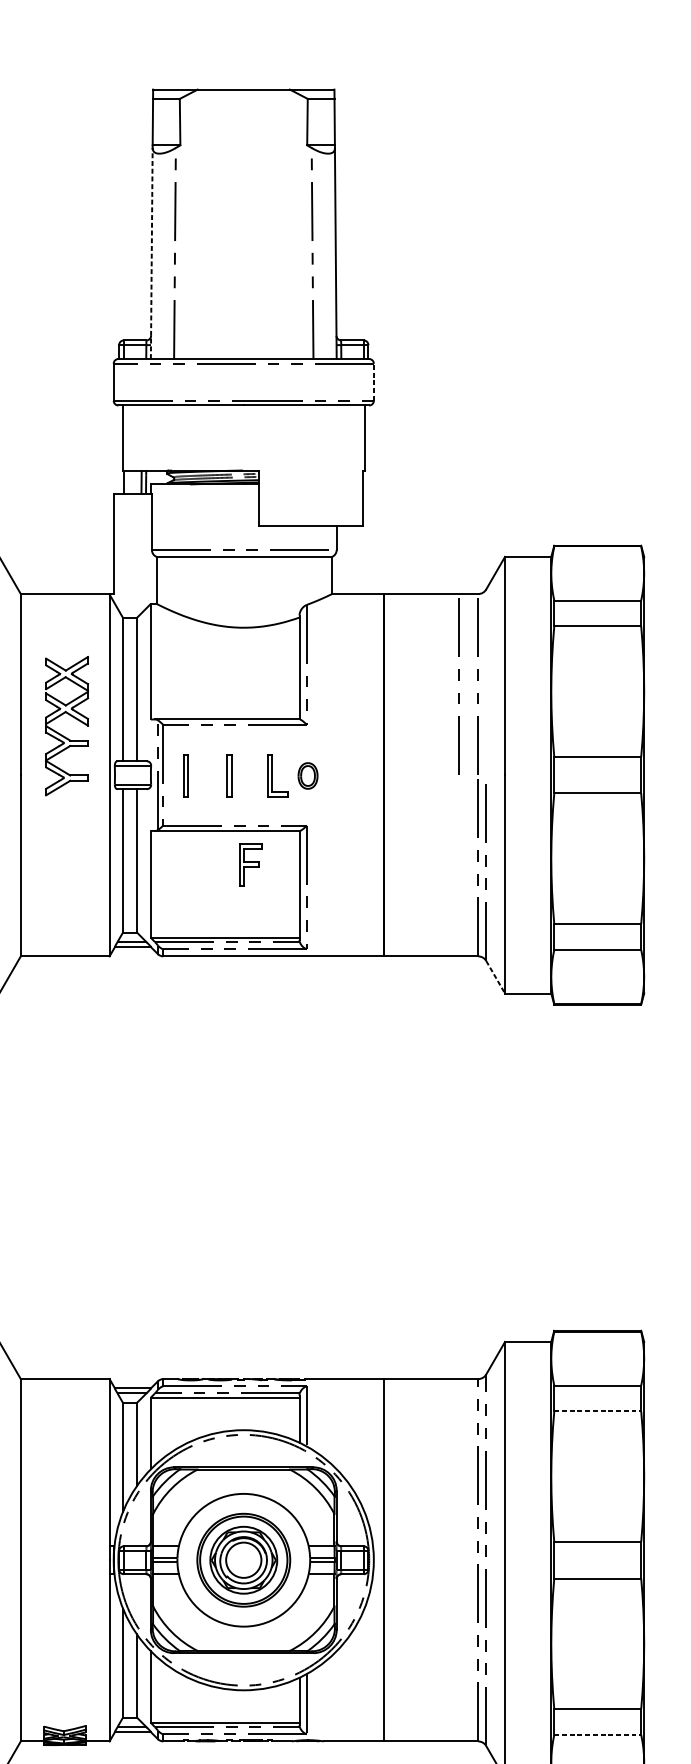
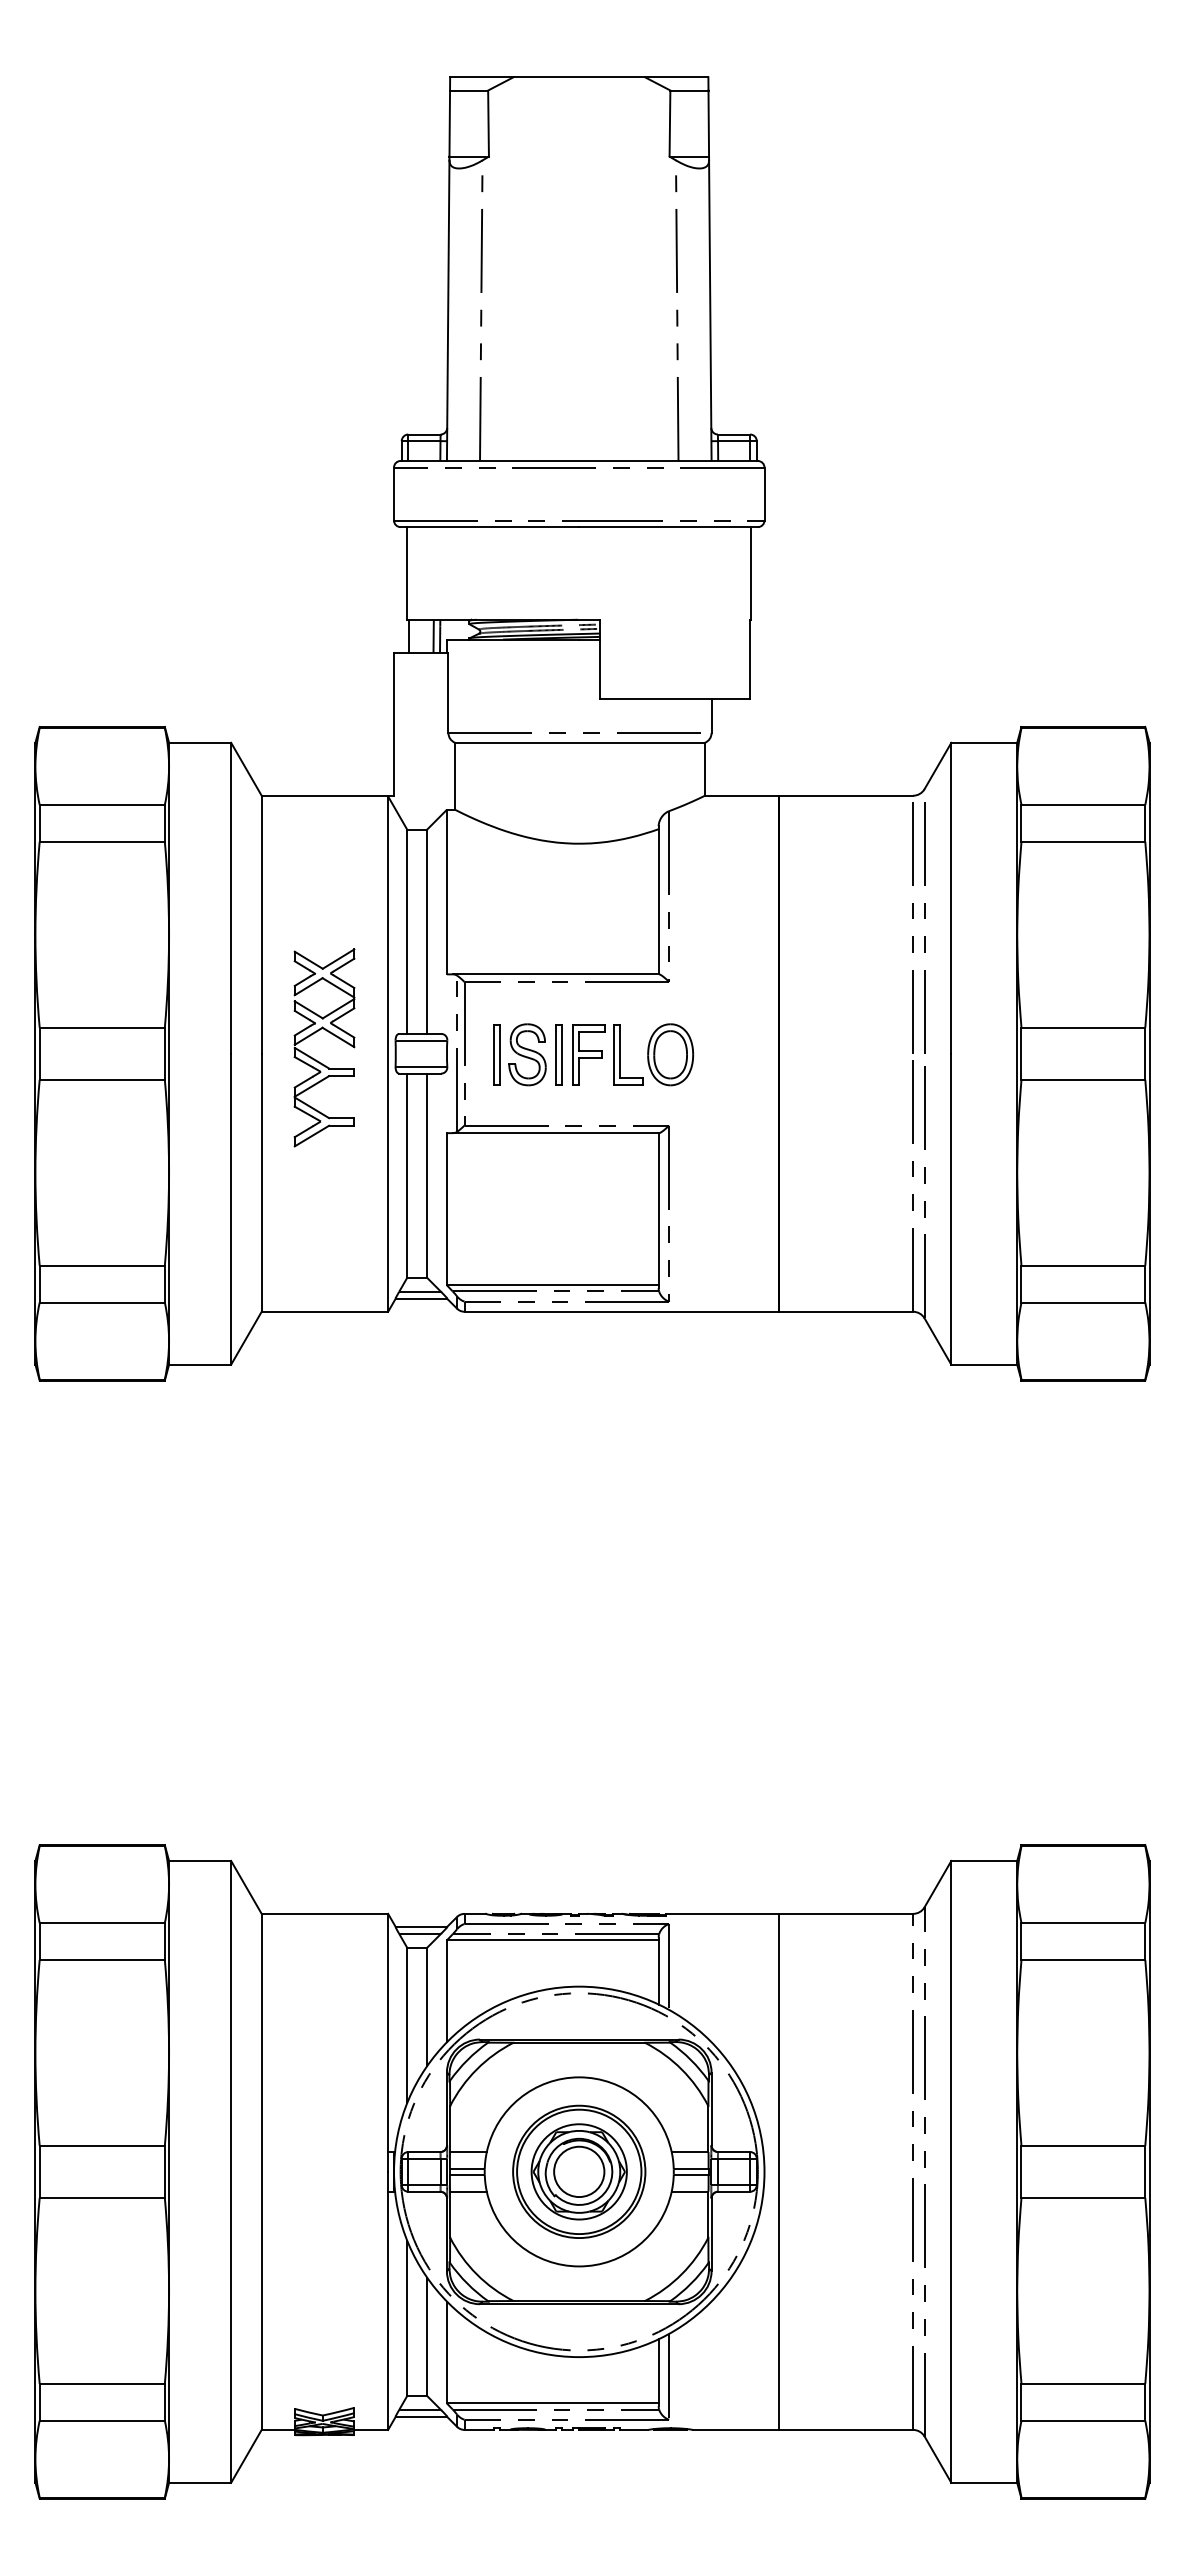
line: (151, 253) -> (448, 310), dashed -> solid
line: (373, 381) -> (764, 493), dashed -> solid
line: (458, 680) -> (924, 918), moved
part: (61, 734) -> (316, 1059), moved
part: (207, 775) -> (527, 1054), added
part: (307, 775) -> (670, 1054), size x1.67
part: (250, 864) -> (588, 1054), moved
line: (495, 977) -> (937, 1341), dashed -> solid
line: (597, 1411) -> (1083, 1959), dashed -> solid
line: (597, 1734) -> (1083, 2420), dashed -> solid

